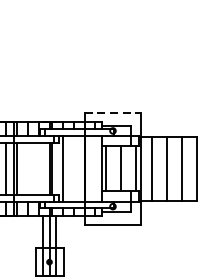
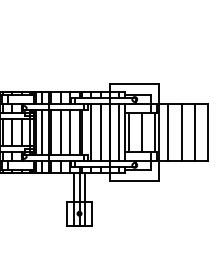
line: (113, 112) -> (135, 83), dashed -> solid
line: (27, 168) -> (60, 132), added
line: (39, 168) -> (70, 132), added
line: (73, 168) -> (100, 132), added
line: (95, 168) -> (119, 132), added

